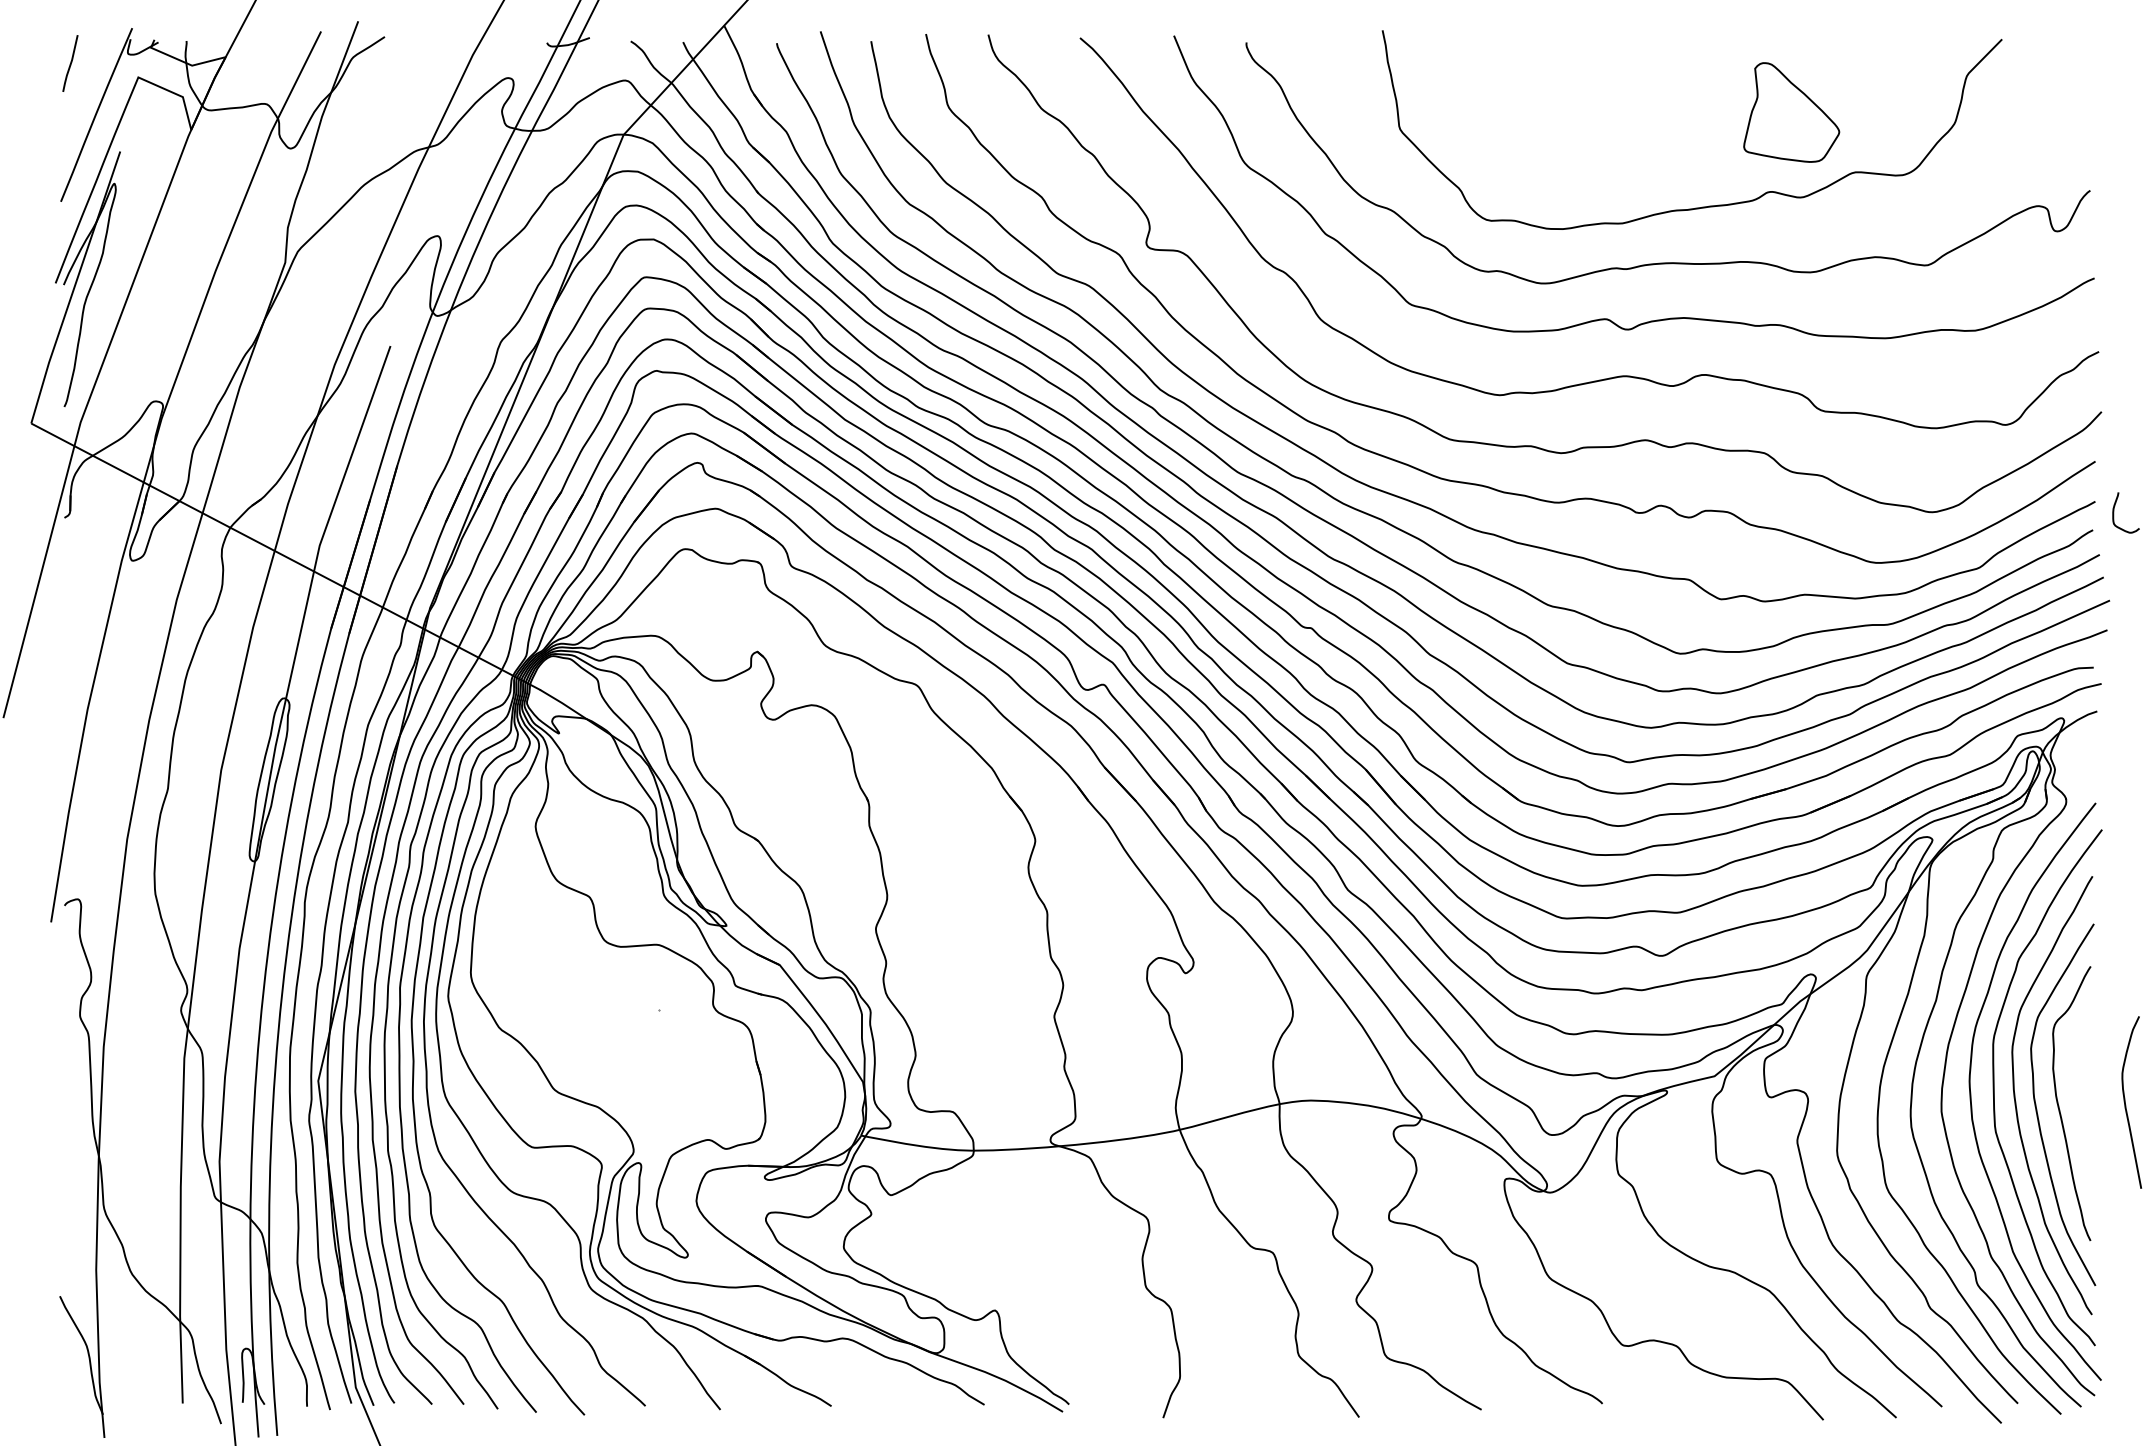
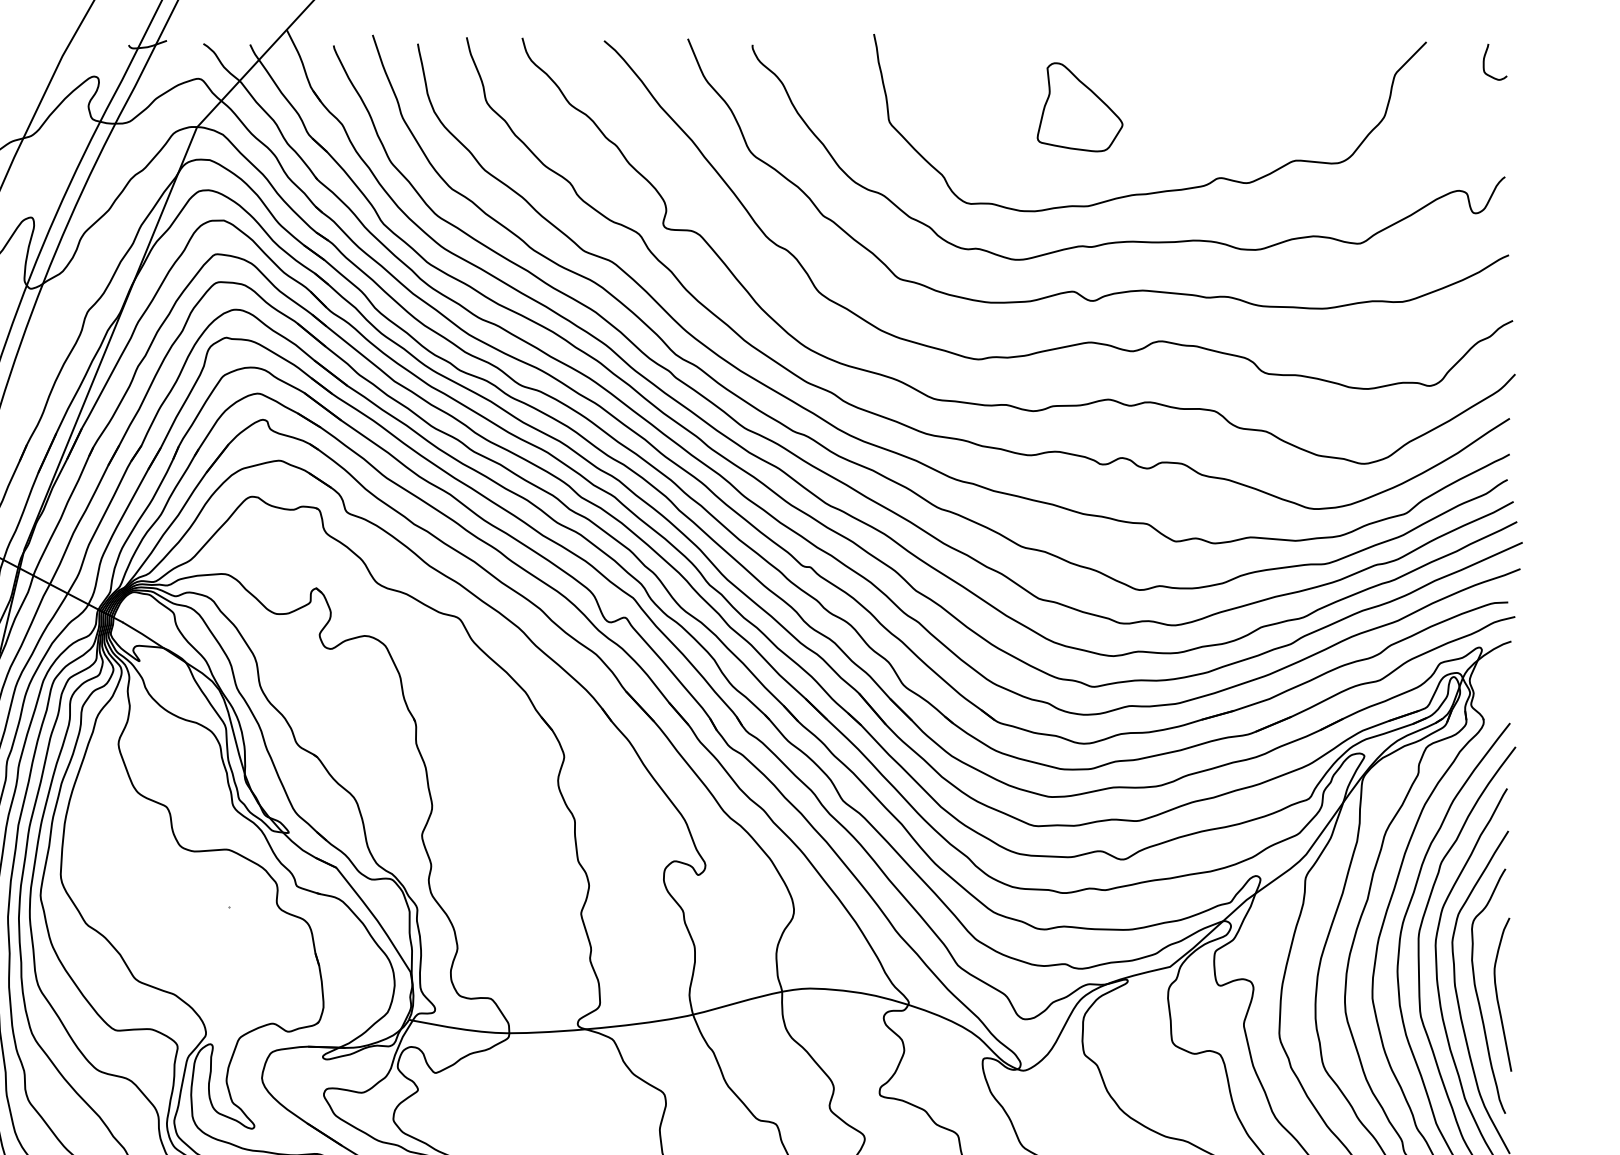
part: (1791, 112) -> (1079, 107), moved
curve: (2114, 512) -> (1484, 61), moved
curve: (2126, 1105) -> (1498, 997), moved

